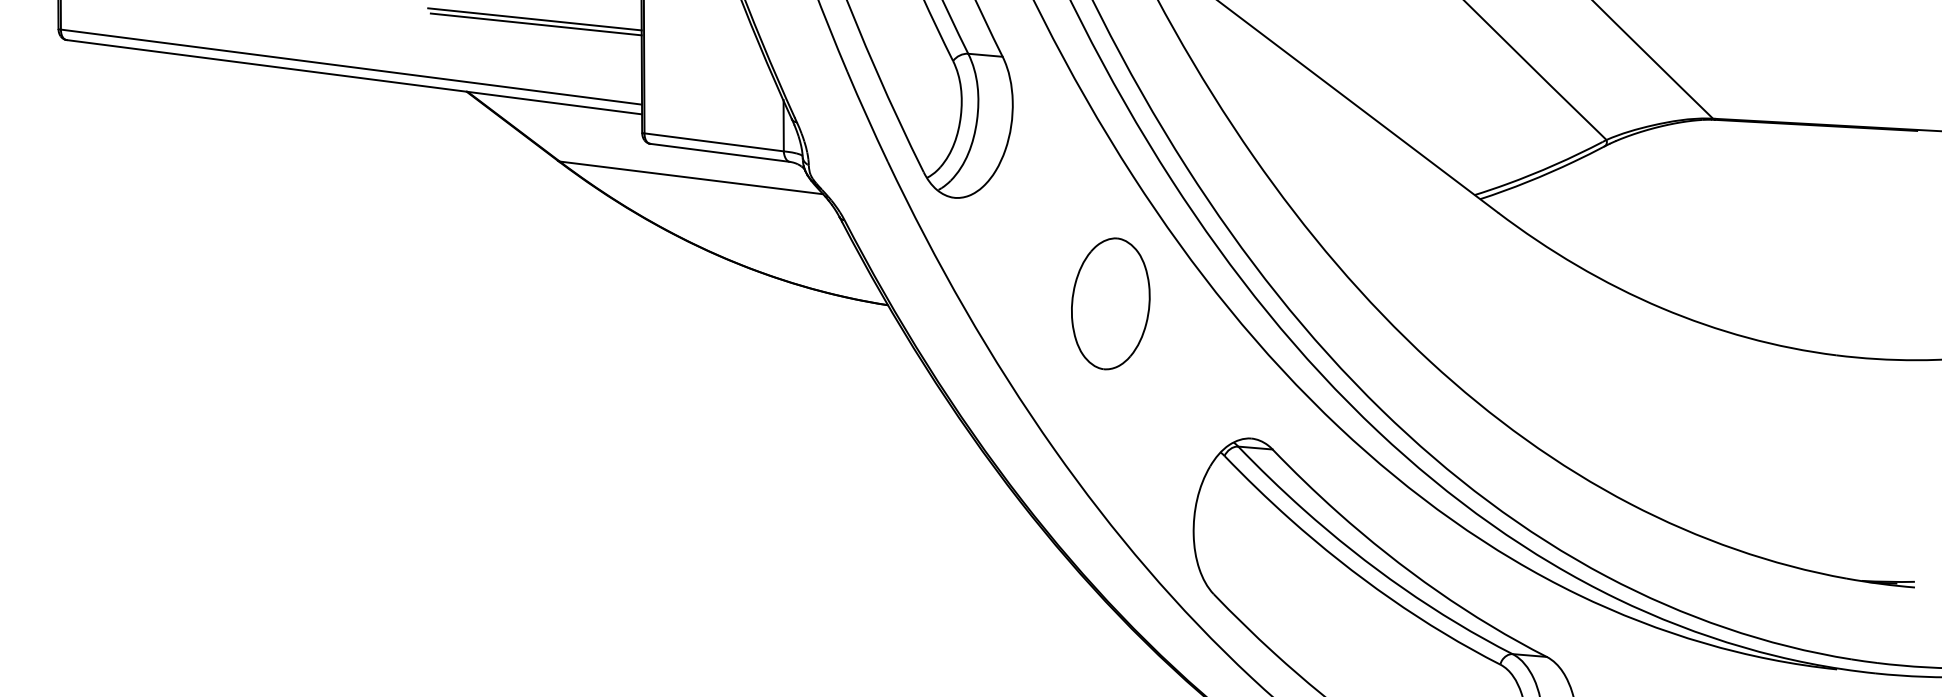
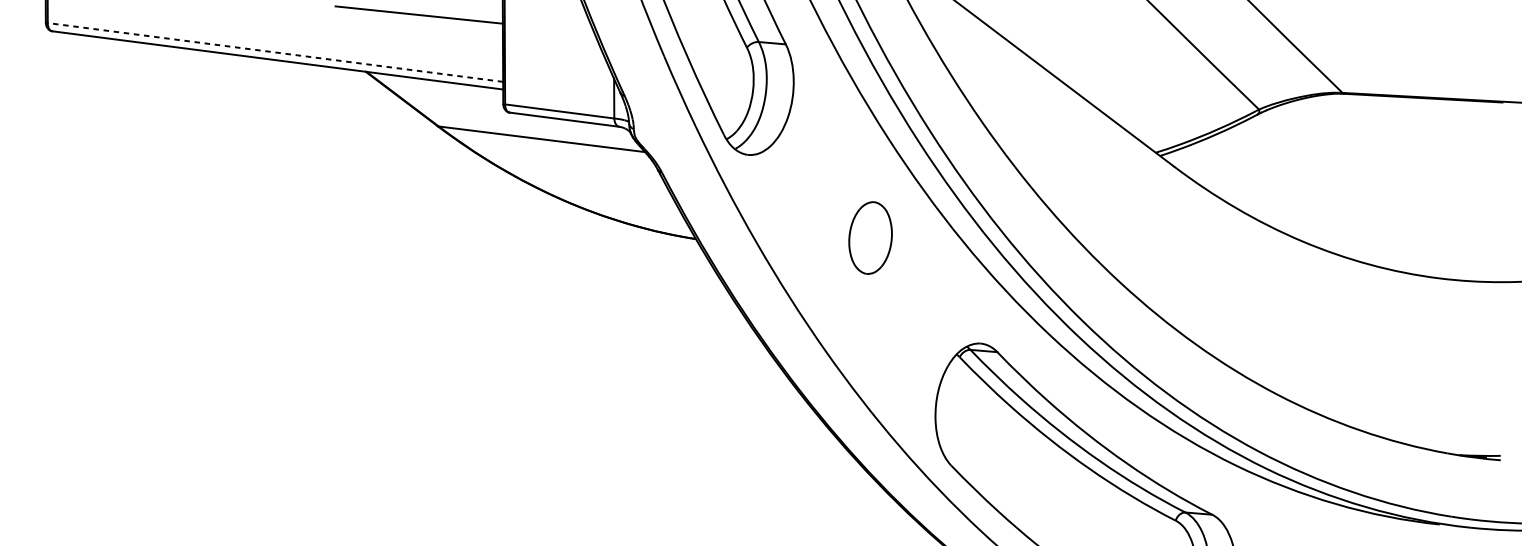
line: (535, 24) -> (419, 19), removed
line: (351, 67) -> (275, 52), solid -> dashed
part: (1110, 303) -> (870, 237), size x0.7

